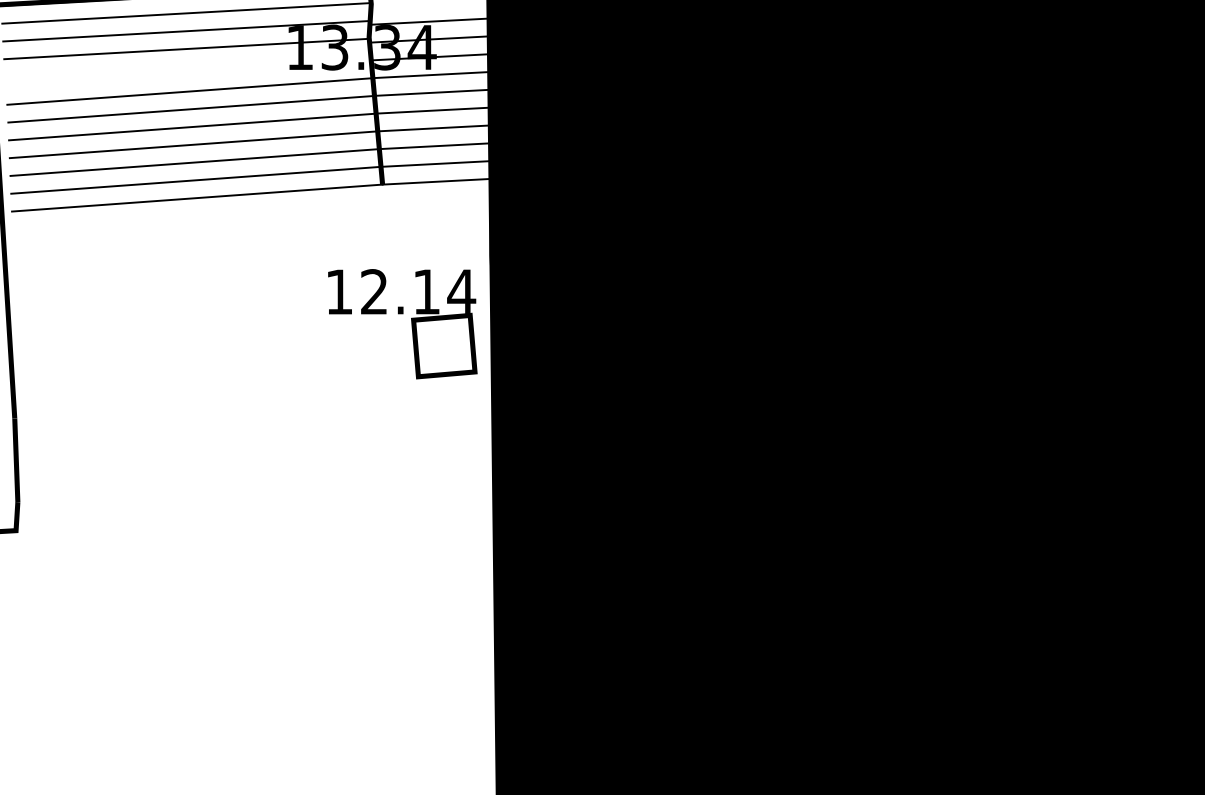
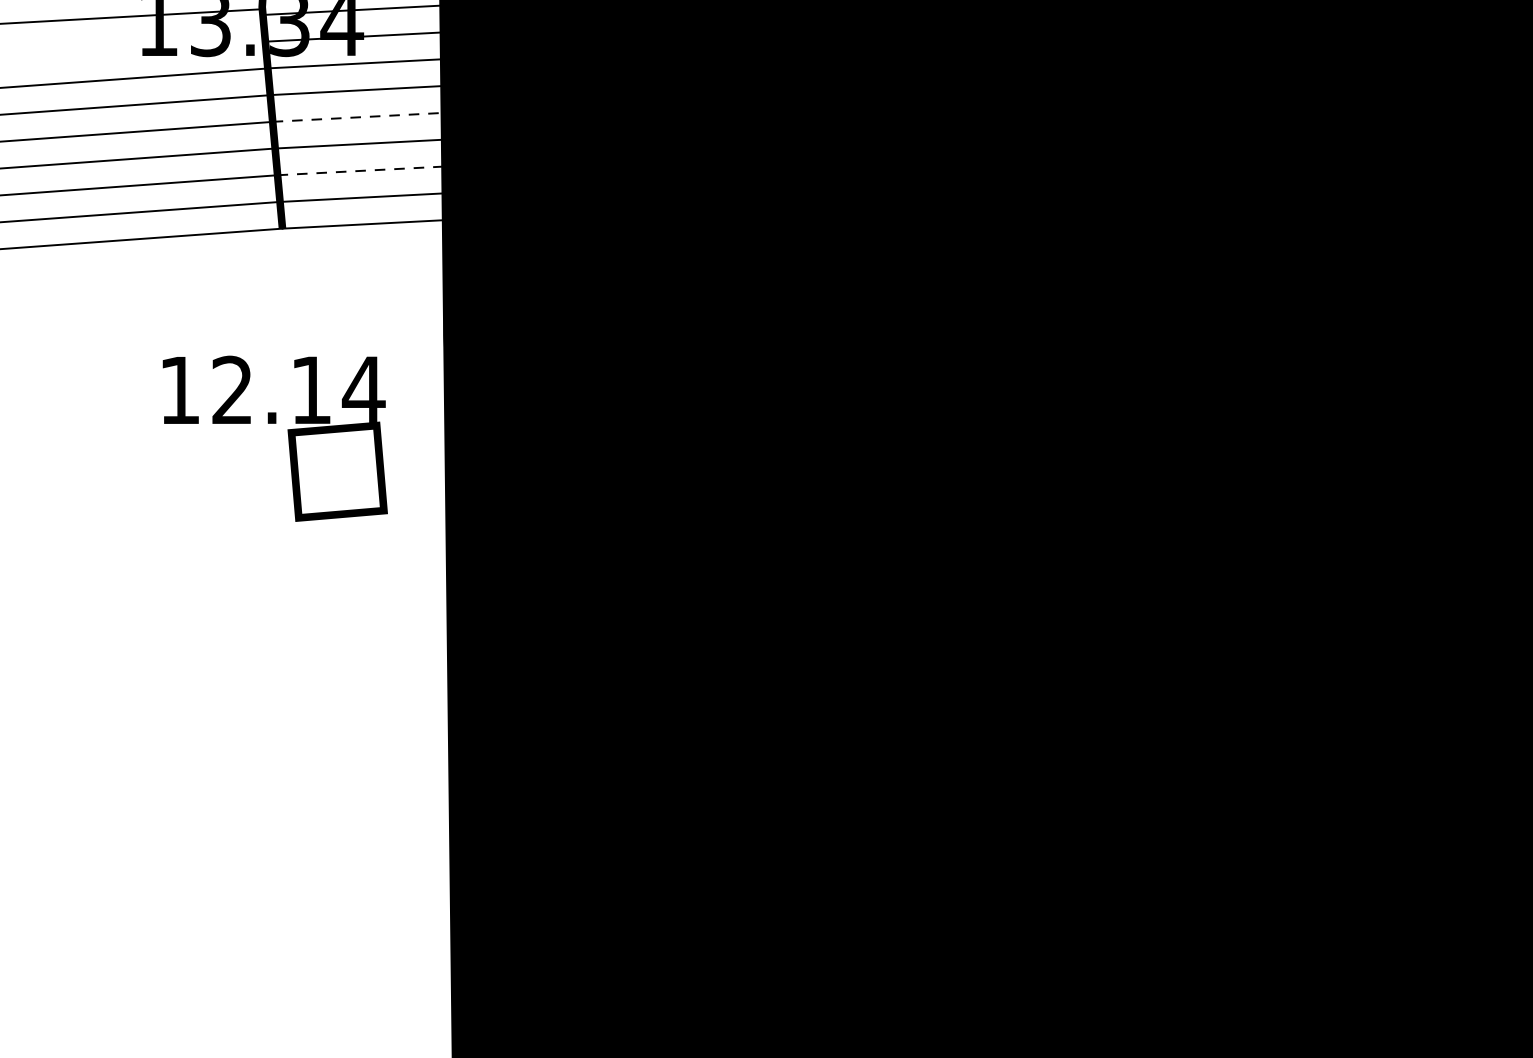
line: (434, 110) -> (360, 117), solid -> dashed
line: (435, 146) -> (362, 171), solid -> dashed
text: (402, 324) -> (274, 439), moved

